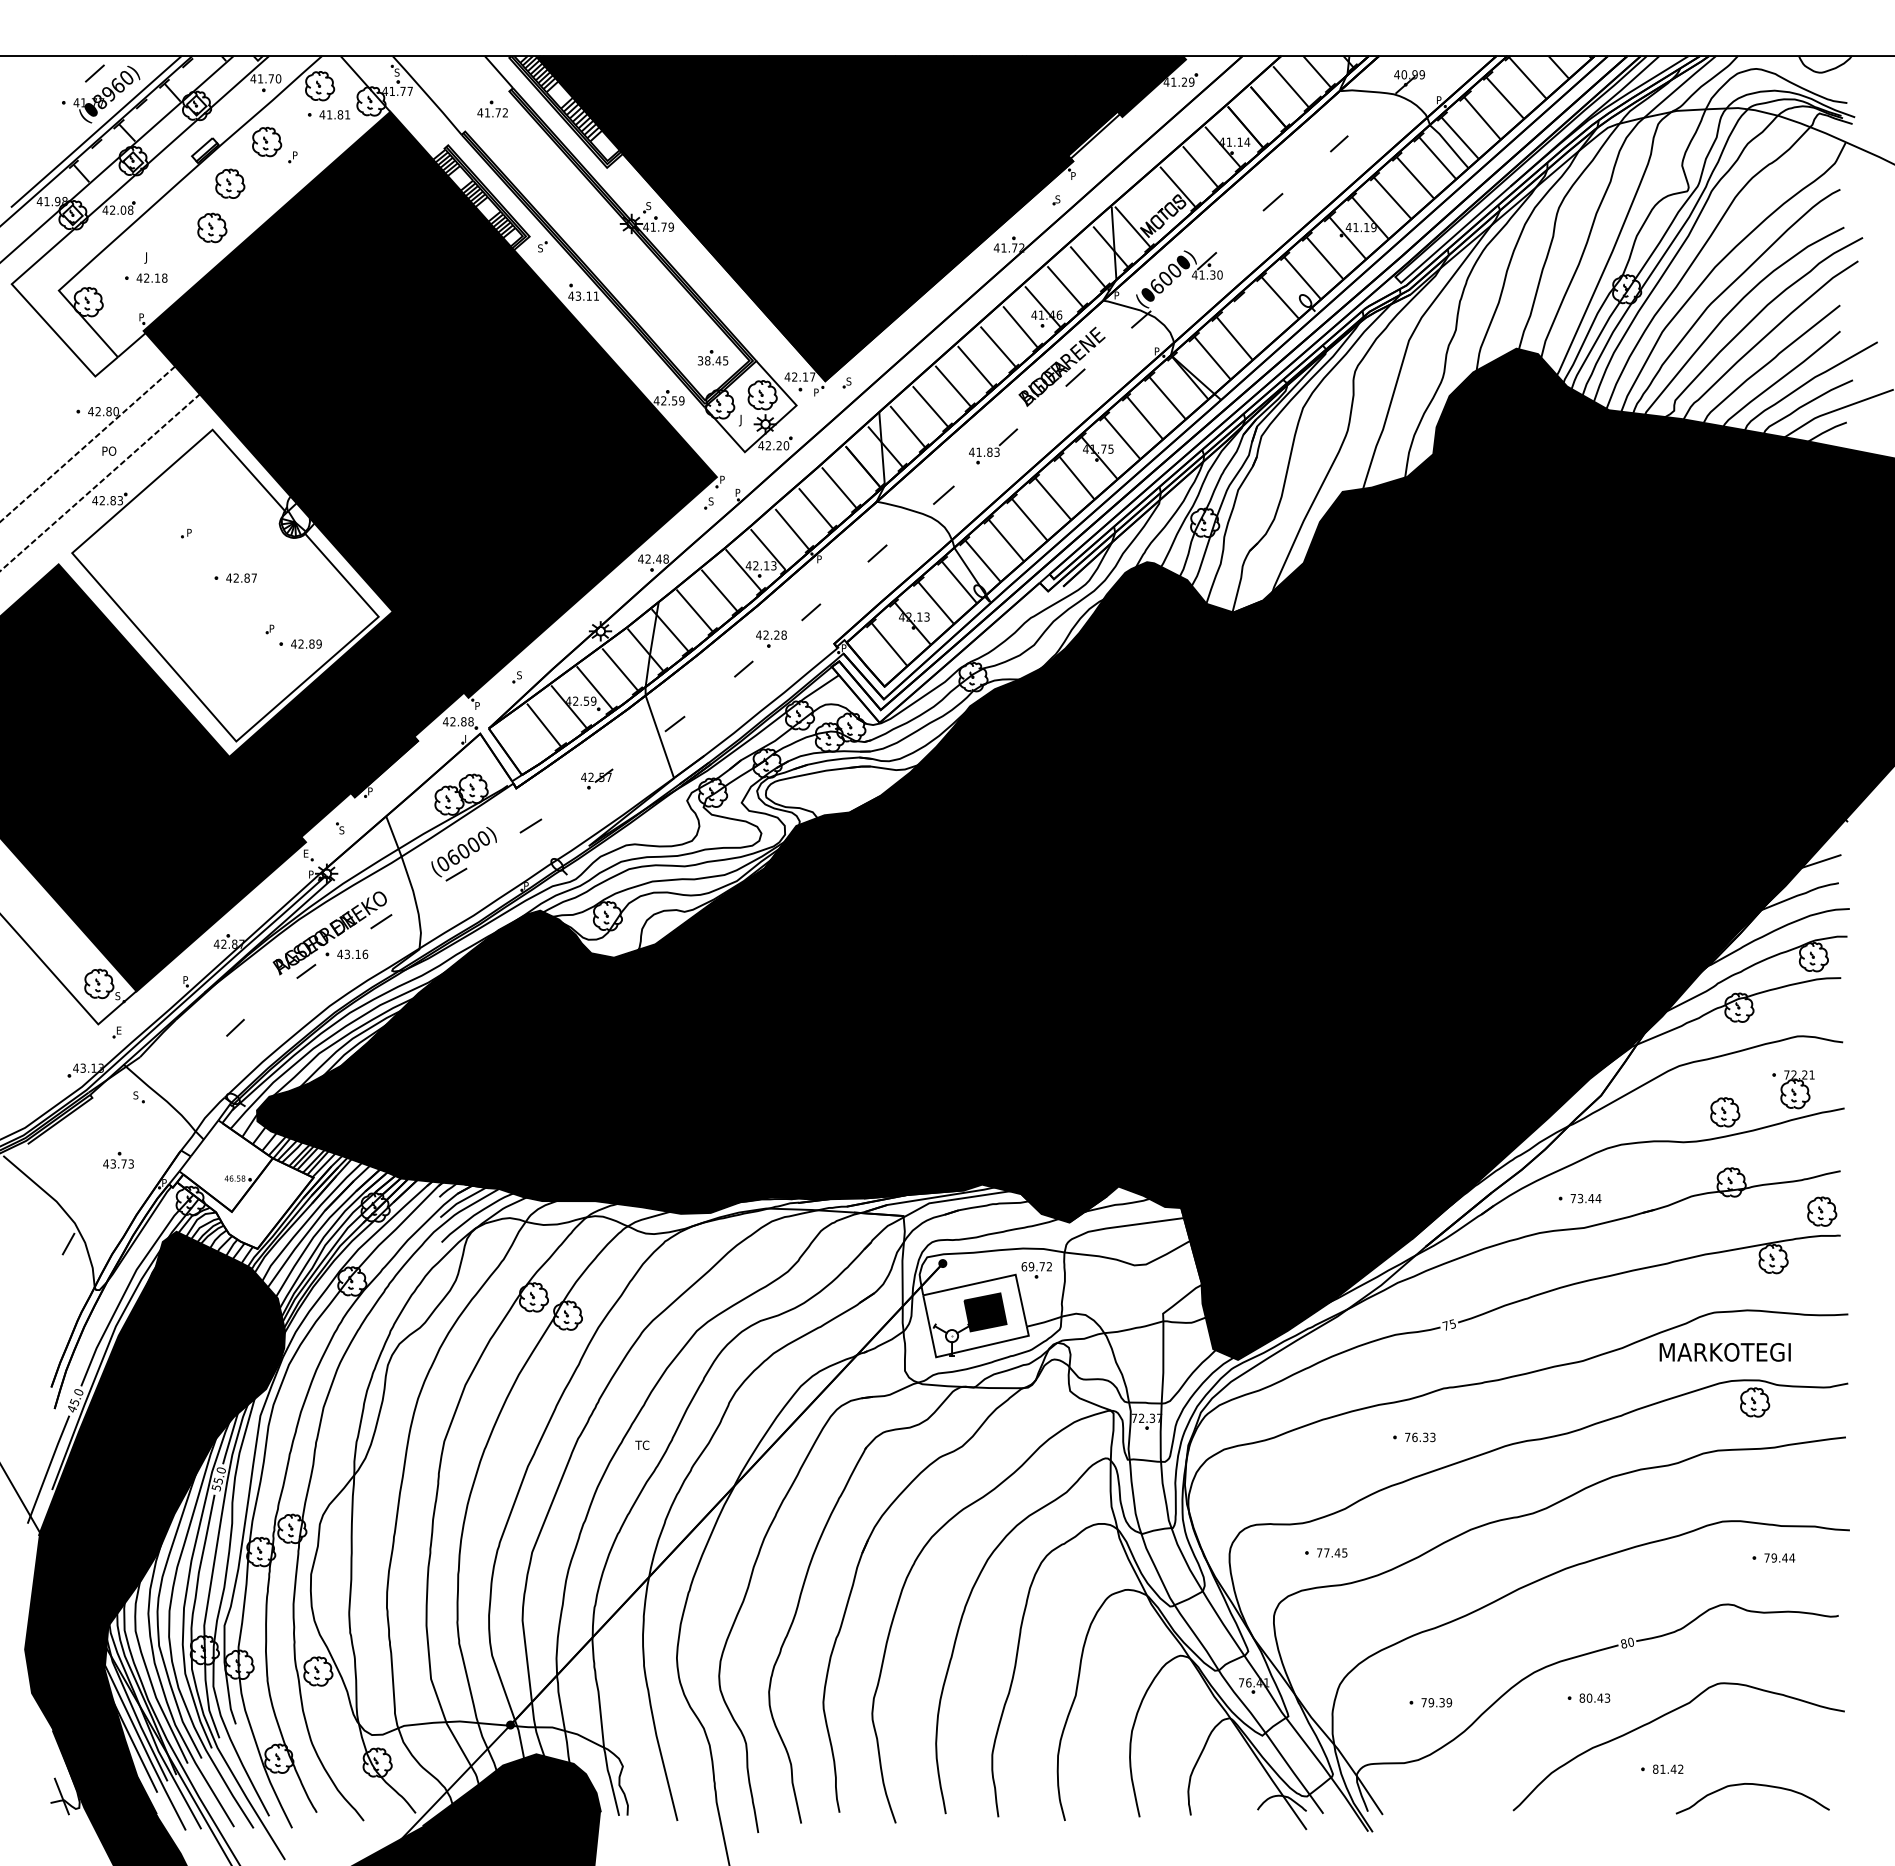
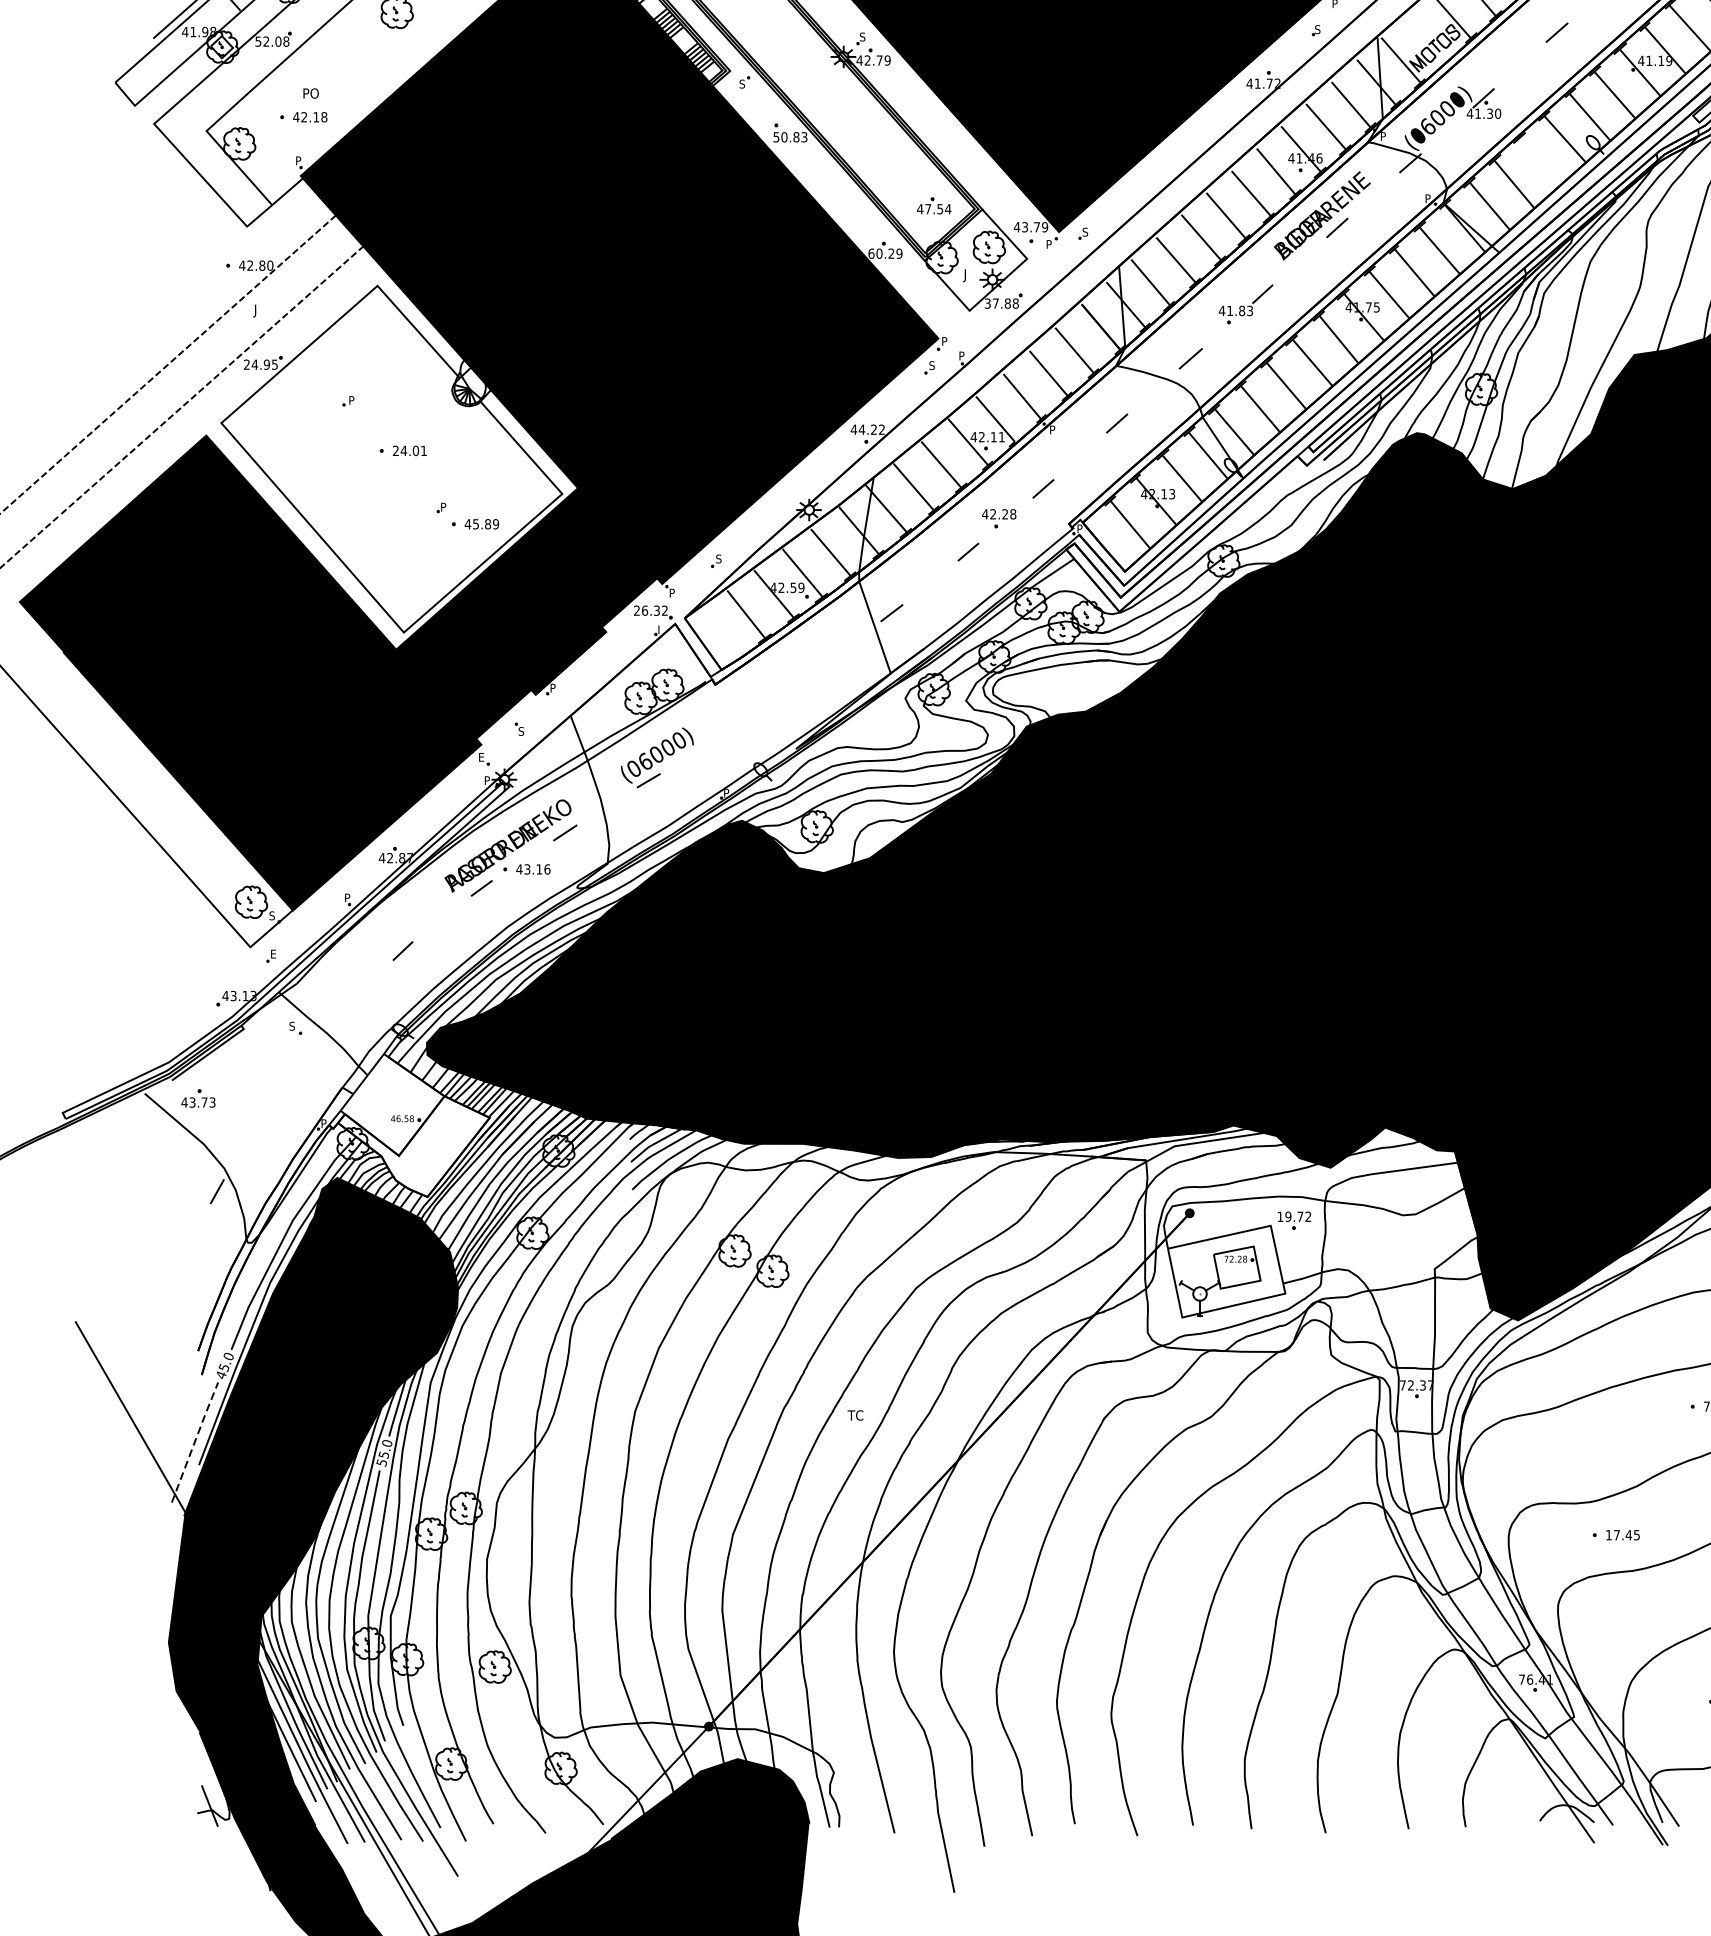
text: (105, 209) -> (258, 40), 42.08 -> 52.08
text: (652, 226) -> (866, 59), 41.79 -> 42.79
part: (212, 227) -> (377, 60), removed
text: (151, 257) -> (309, 94), J -> PO
text: (583, 295) -> (790, 136), 43.11 -> 50.83
text: (712, 360) -> (933, 208), 38.45 -> 47.54
text: (803, 376) -> (1034, 226), 42.17 -> 43.79
text: (665, 400) -> (881, 253), 42.59 -> 60.29
text: (773, 445) -> (1001, 303), 42.20 -> 37.88
text: (108, 452) -> (261, 311), PO -> J
text: (107, 500) -> (260, 364), 42.83 -> 24.95
text: (656, 558) -> (871, 429), 42.48 -> 44.22
text: (773, 565) -> (1001, 436), 42.13 -> 42.11
text: (241, 577) -> (409, 450), 42.87 -> 24.01
text: (300, 643) -> (475, 523), 42.89 -> 45.89
text: (457, 721) -> (649, 610), 42.88 -> 26.32
part: (597, 778) -> (805, 673), removed
line: (530, 825) -> (731, 726), removed
part: (118, 1159) -> (198, 1097), moved
text: (1024, 1266) -> (1280, 1216), 69.72 -> 19.72
fill: (985, 1312) -> (1237, 1267), removed
line: (48, 1468) -> (194, 1441), solid -> dashed
text: (1319, 1552) -> (1608, 1534), 77.45 -> 17.45

